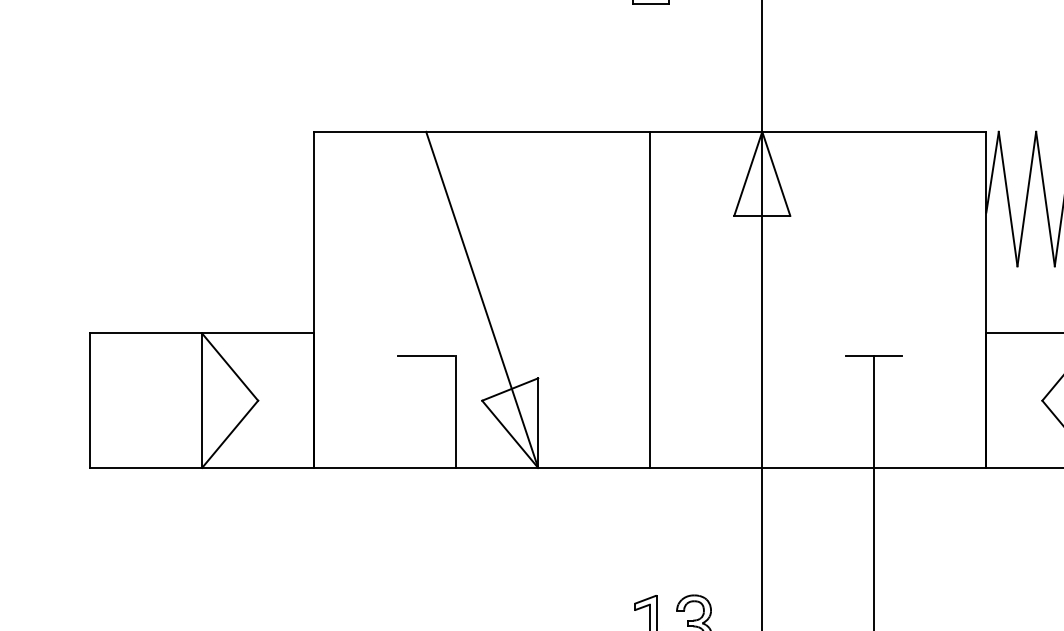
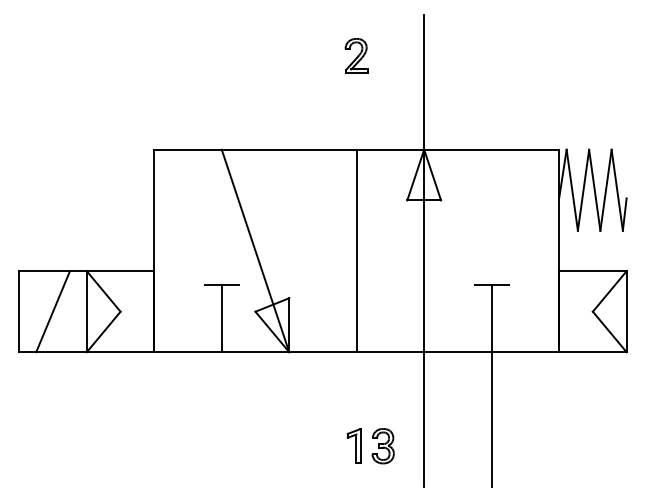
line: (145, 400) -> (52, 311), added
line: (455, 411) -> (221, 318), moved

